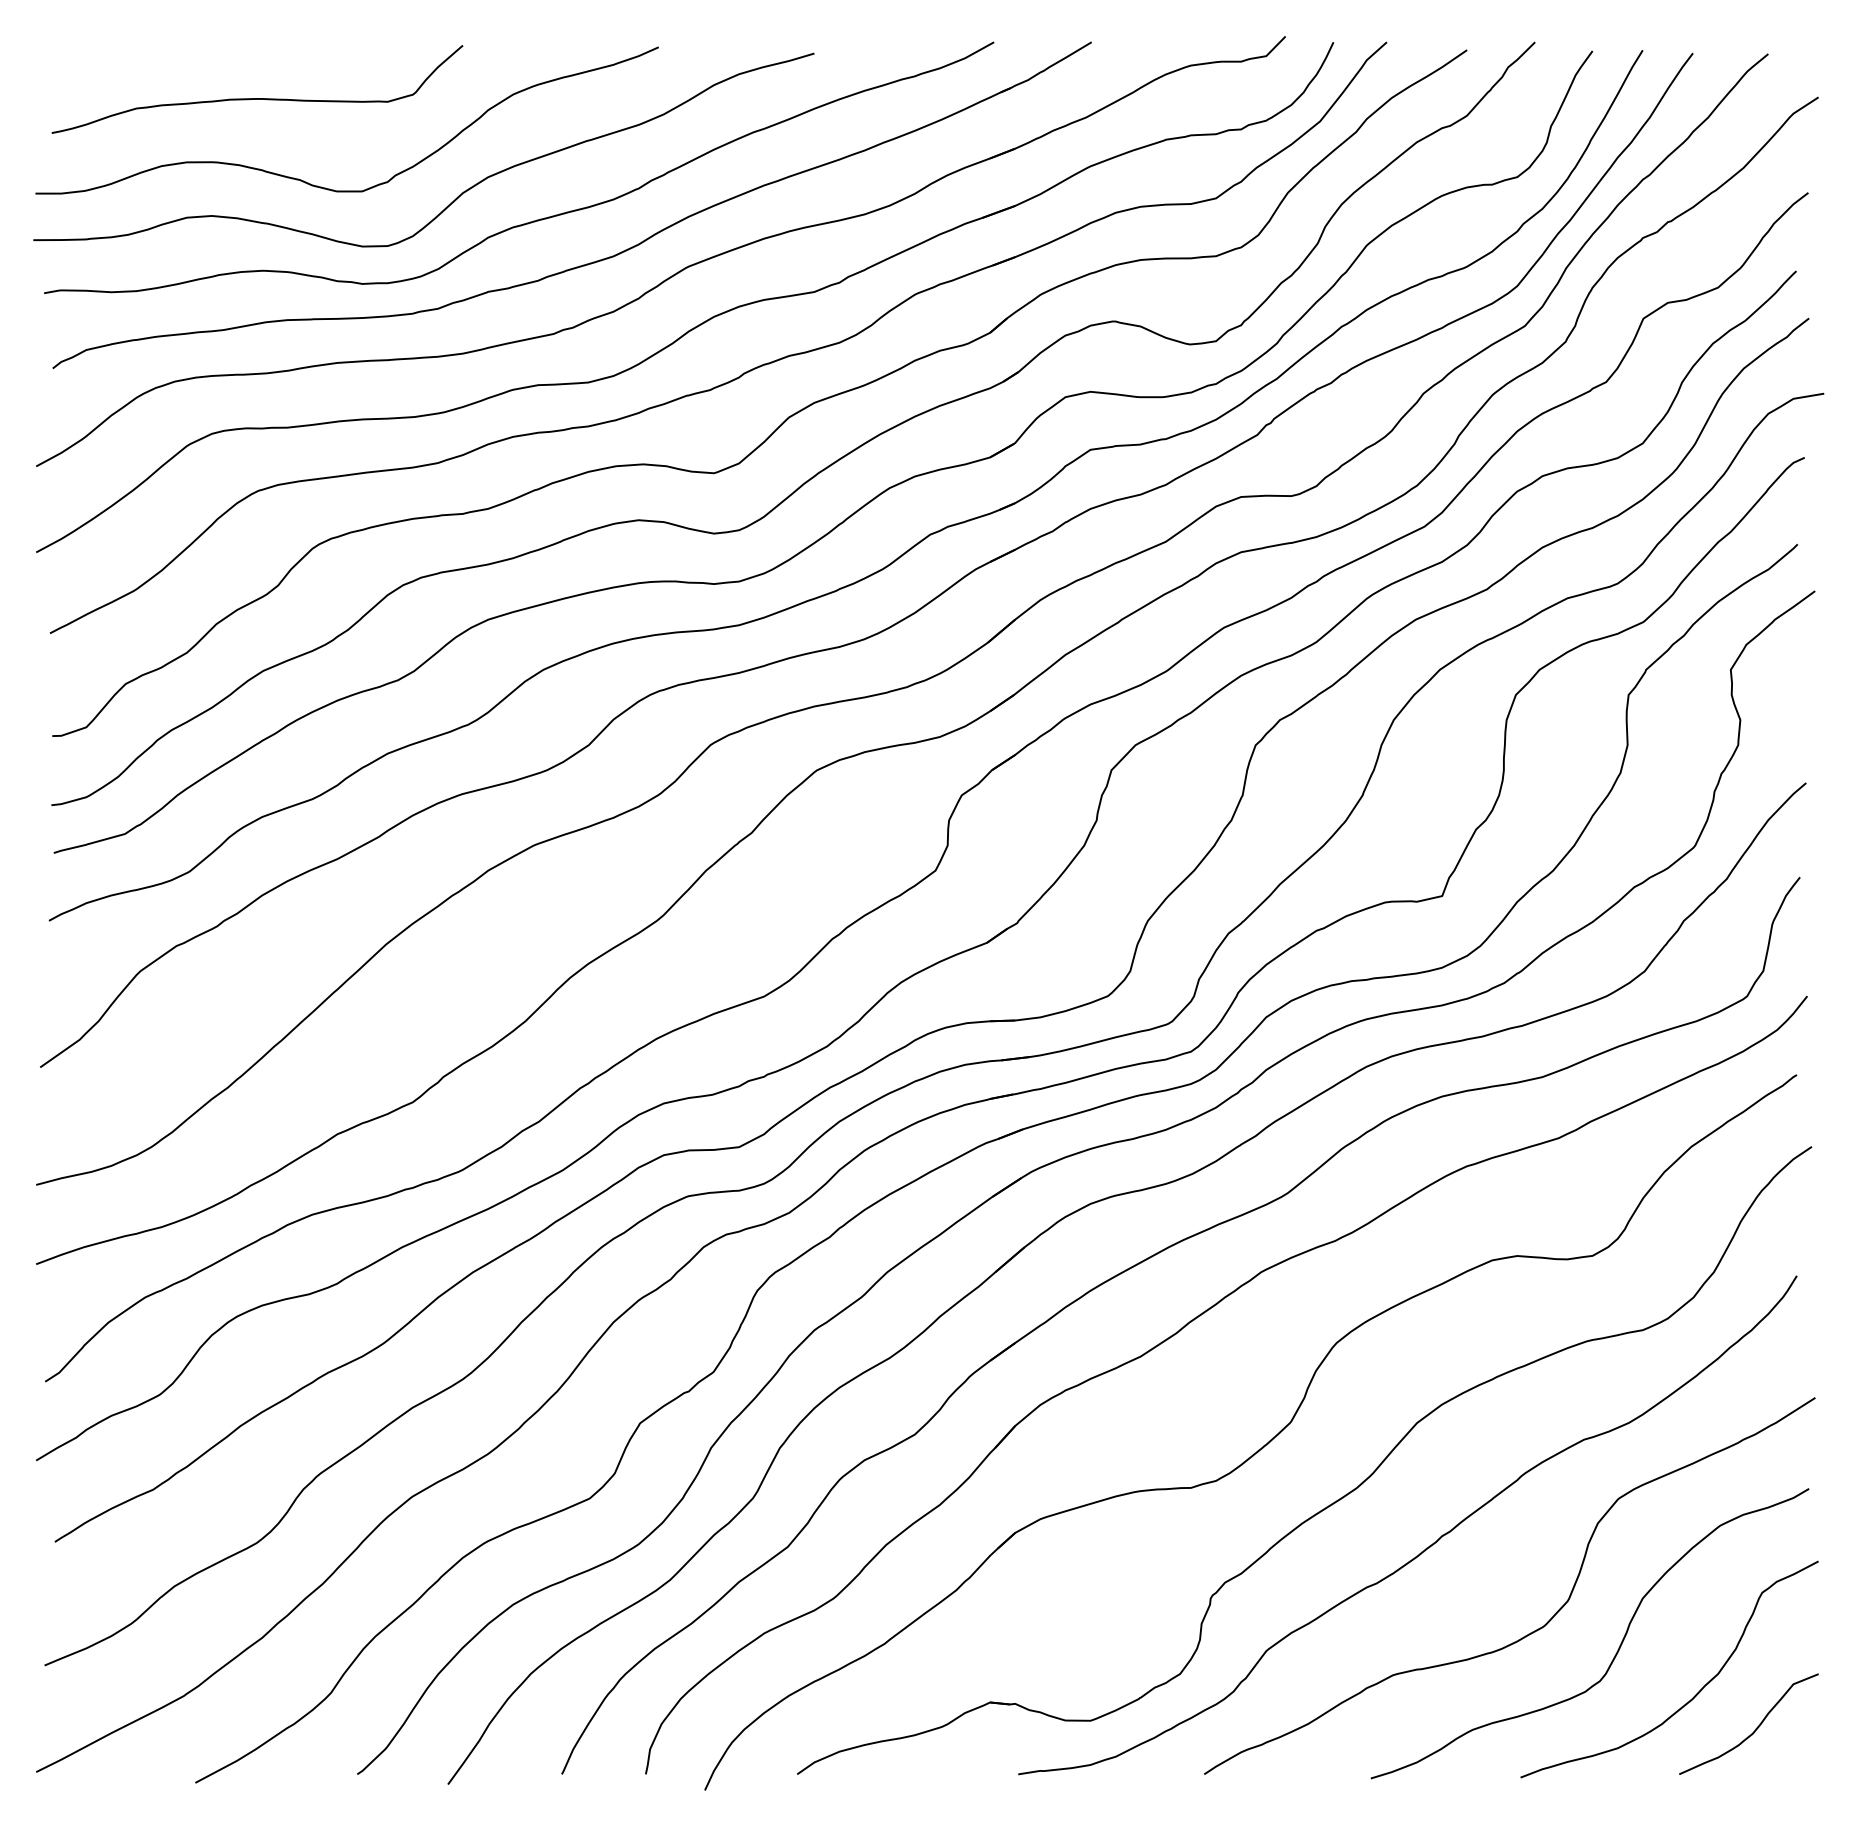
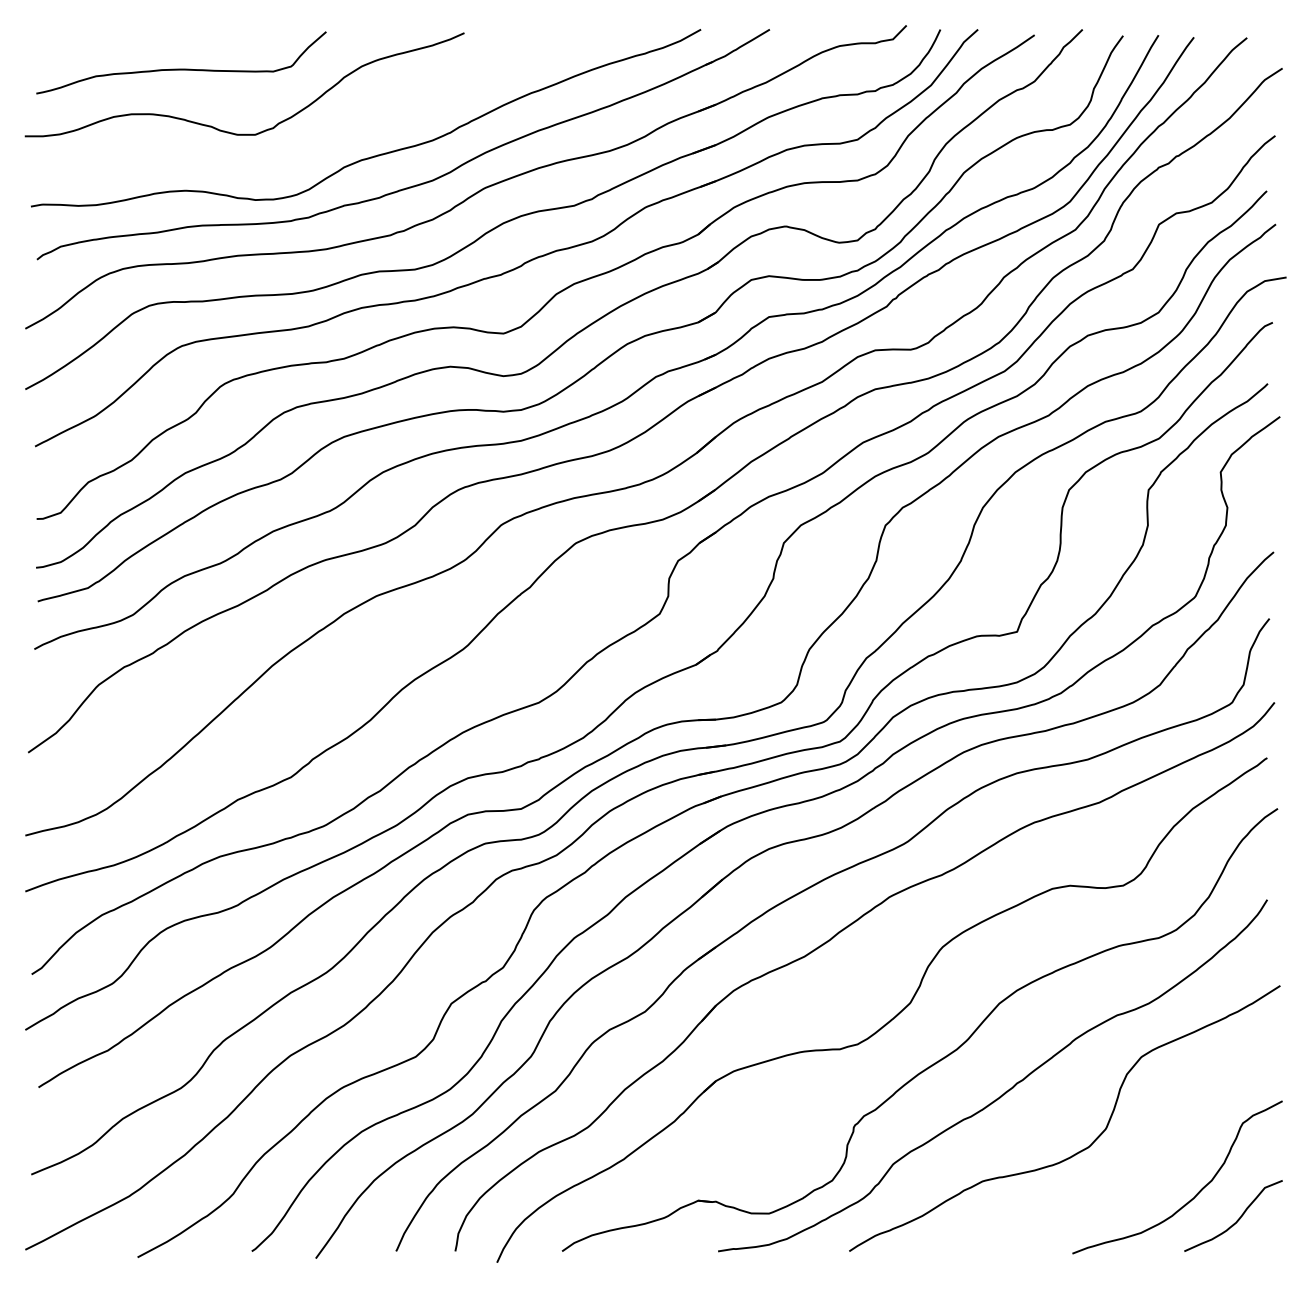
curve: (459, 194) -> (323, 136), removed
curve: (1618, 1647) -> (1141, 1161), removed

